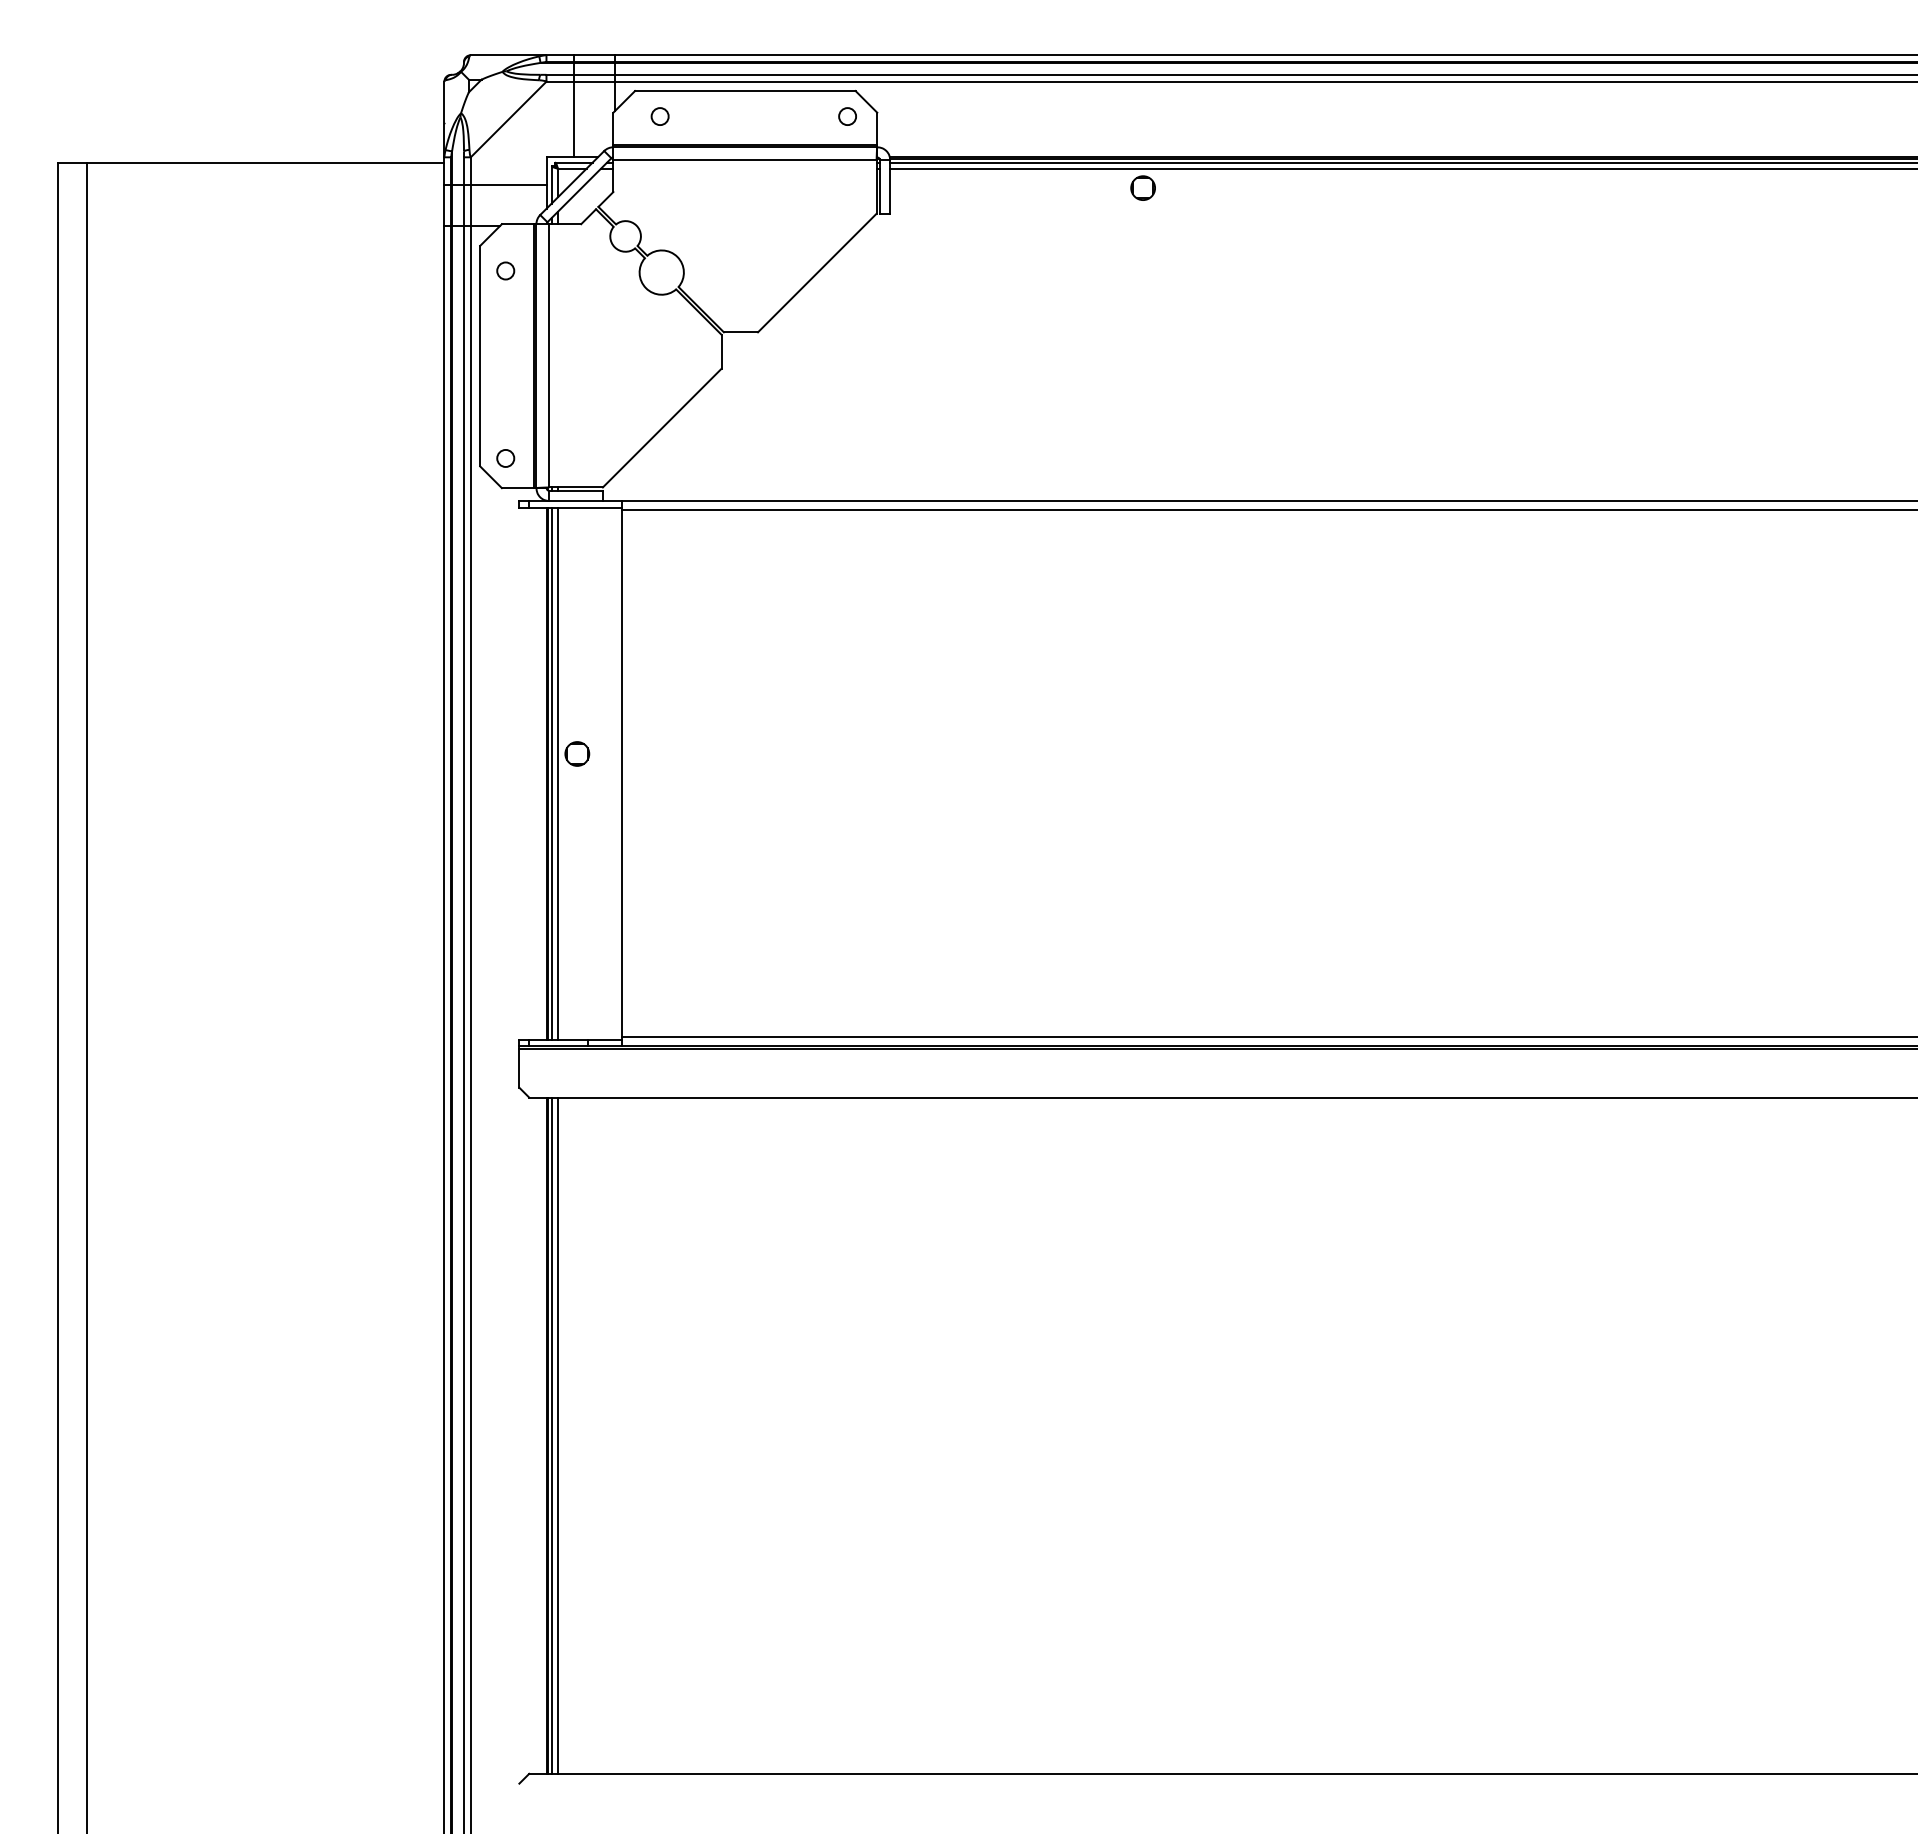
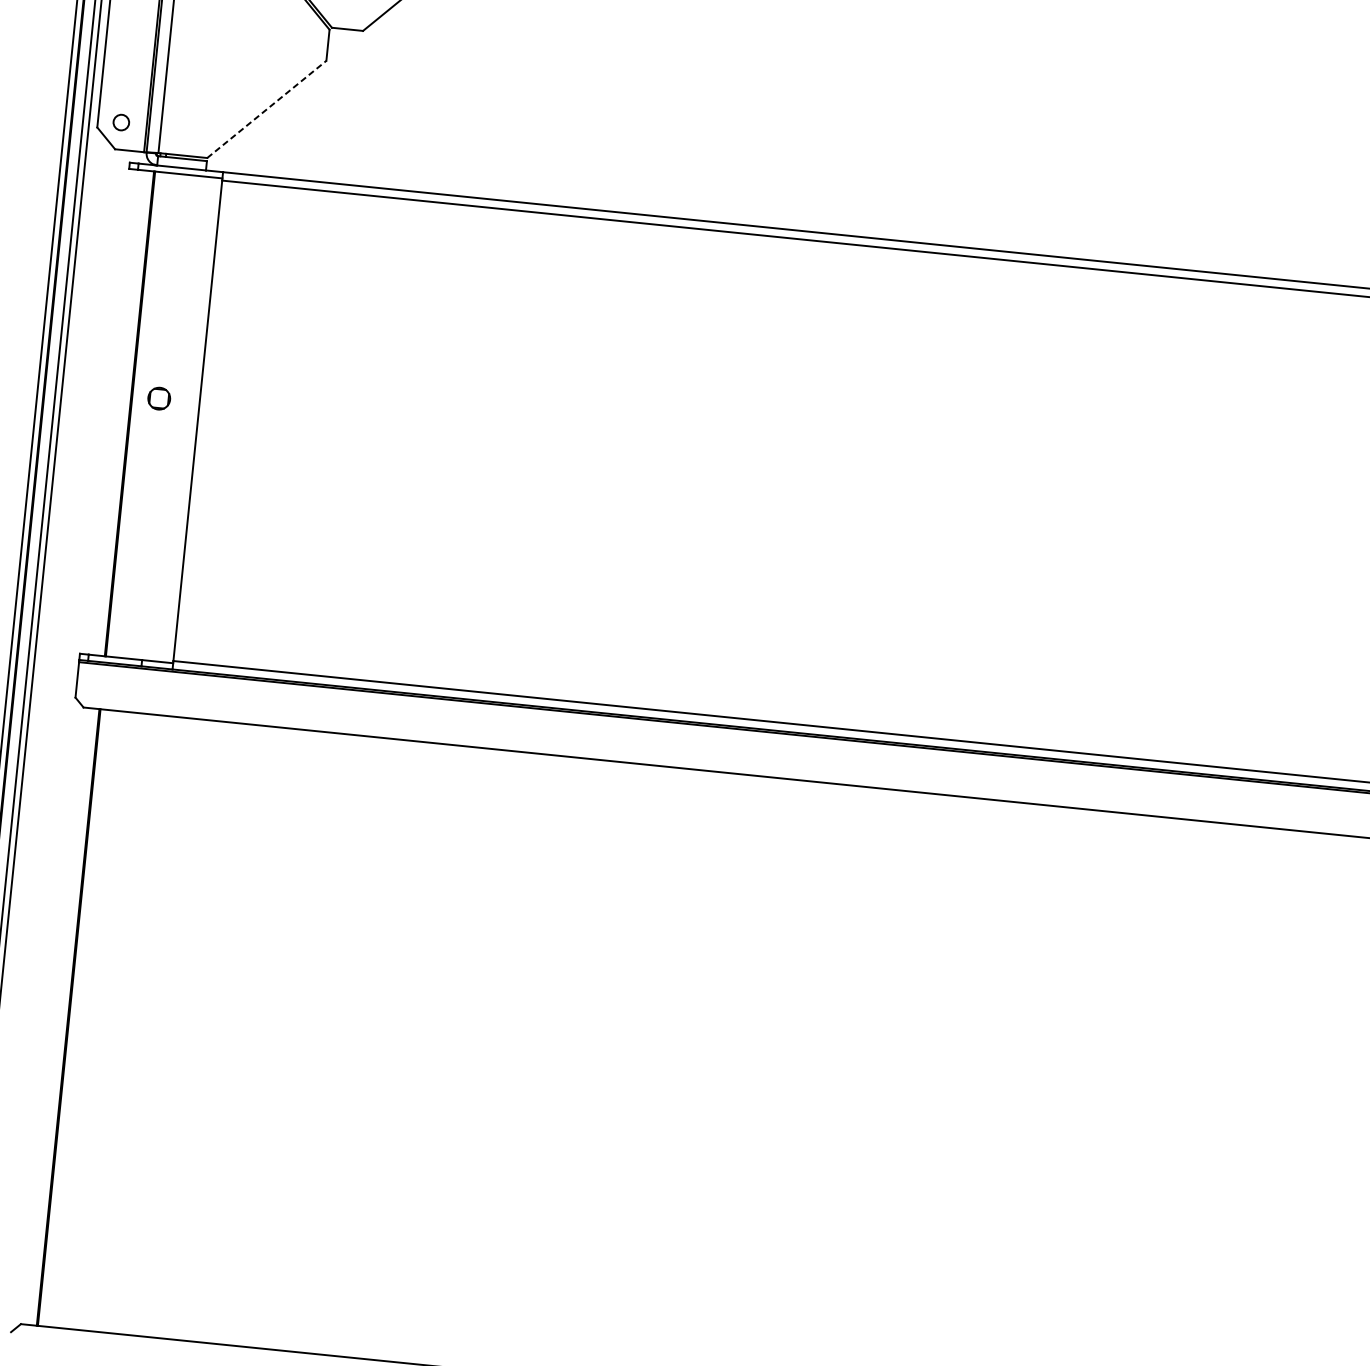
line: (662, 428) -> (267, 109), solid -> dashed
line: (551, 773) -> (133, 414), removed
line: (557, 773) -> (139, 414), removed
line: (551, 1435) -> (72, 1017), removed
line: (557, 1435) -> (78, 1018), removed

